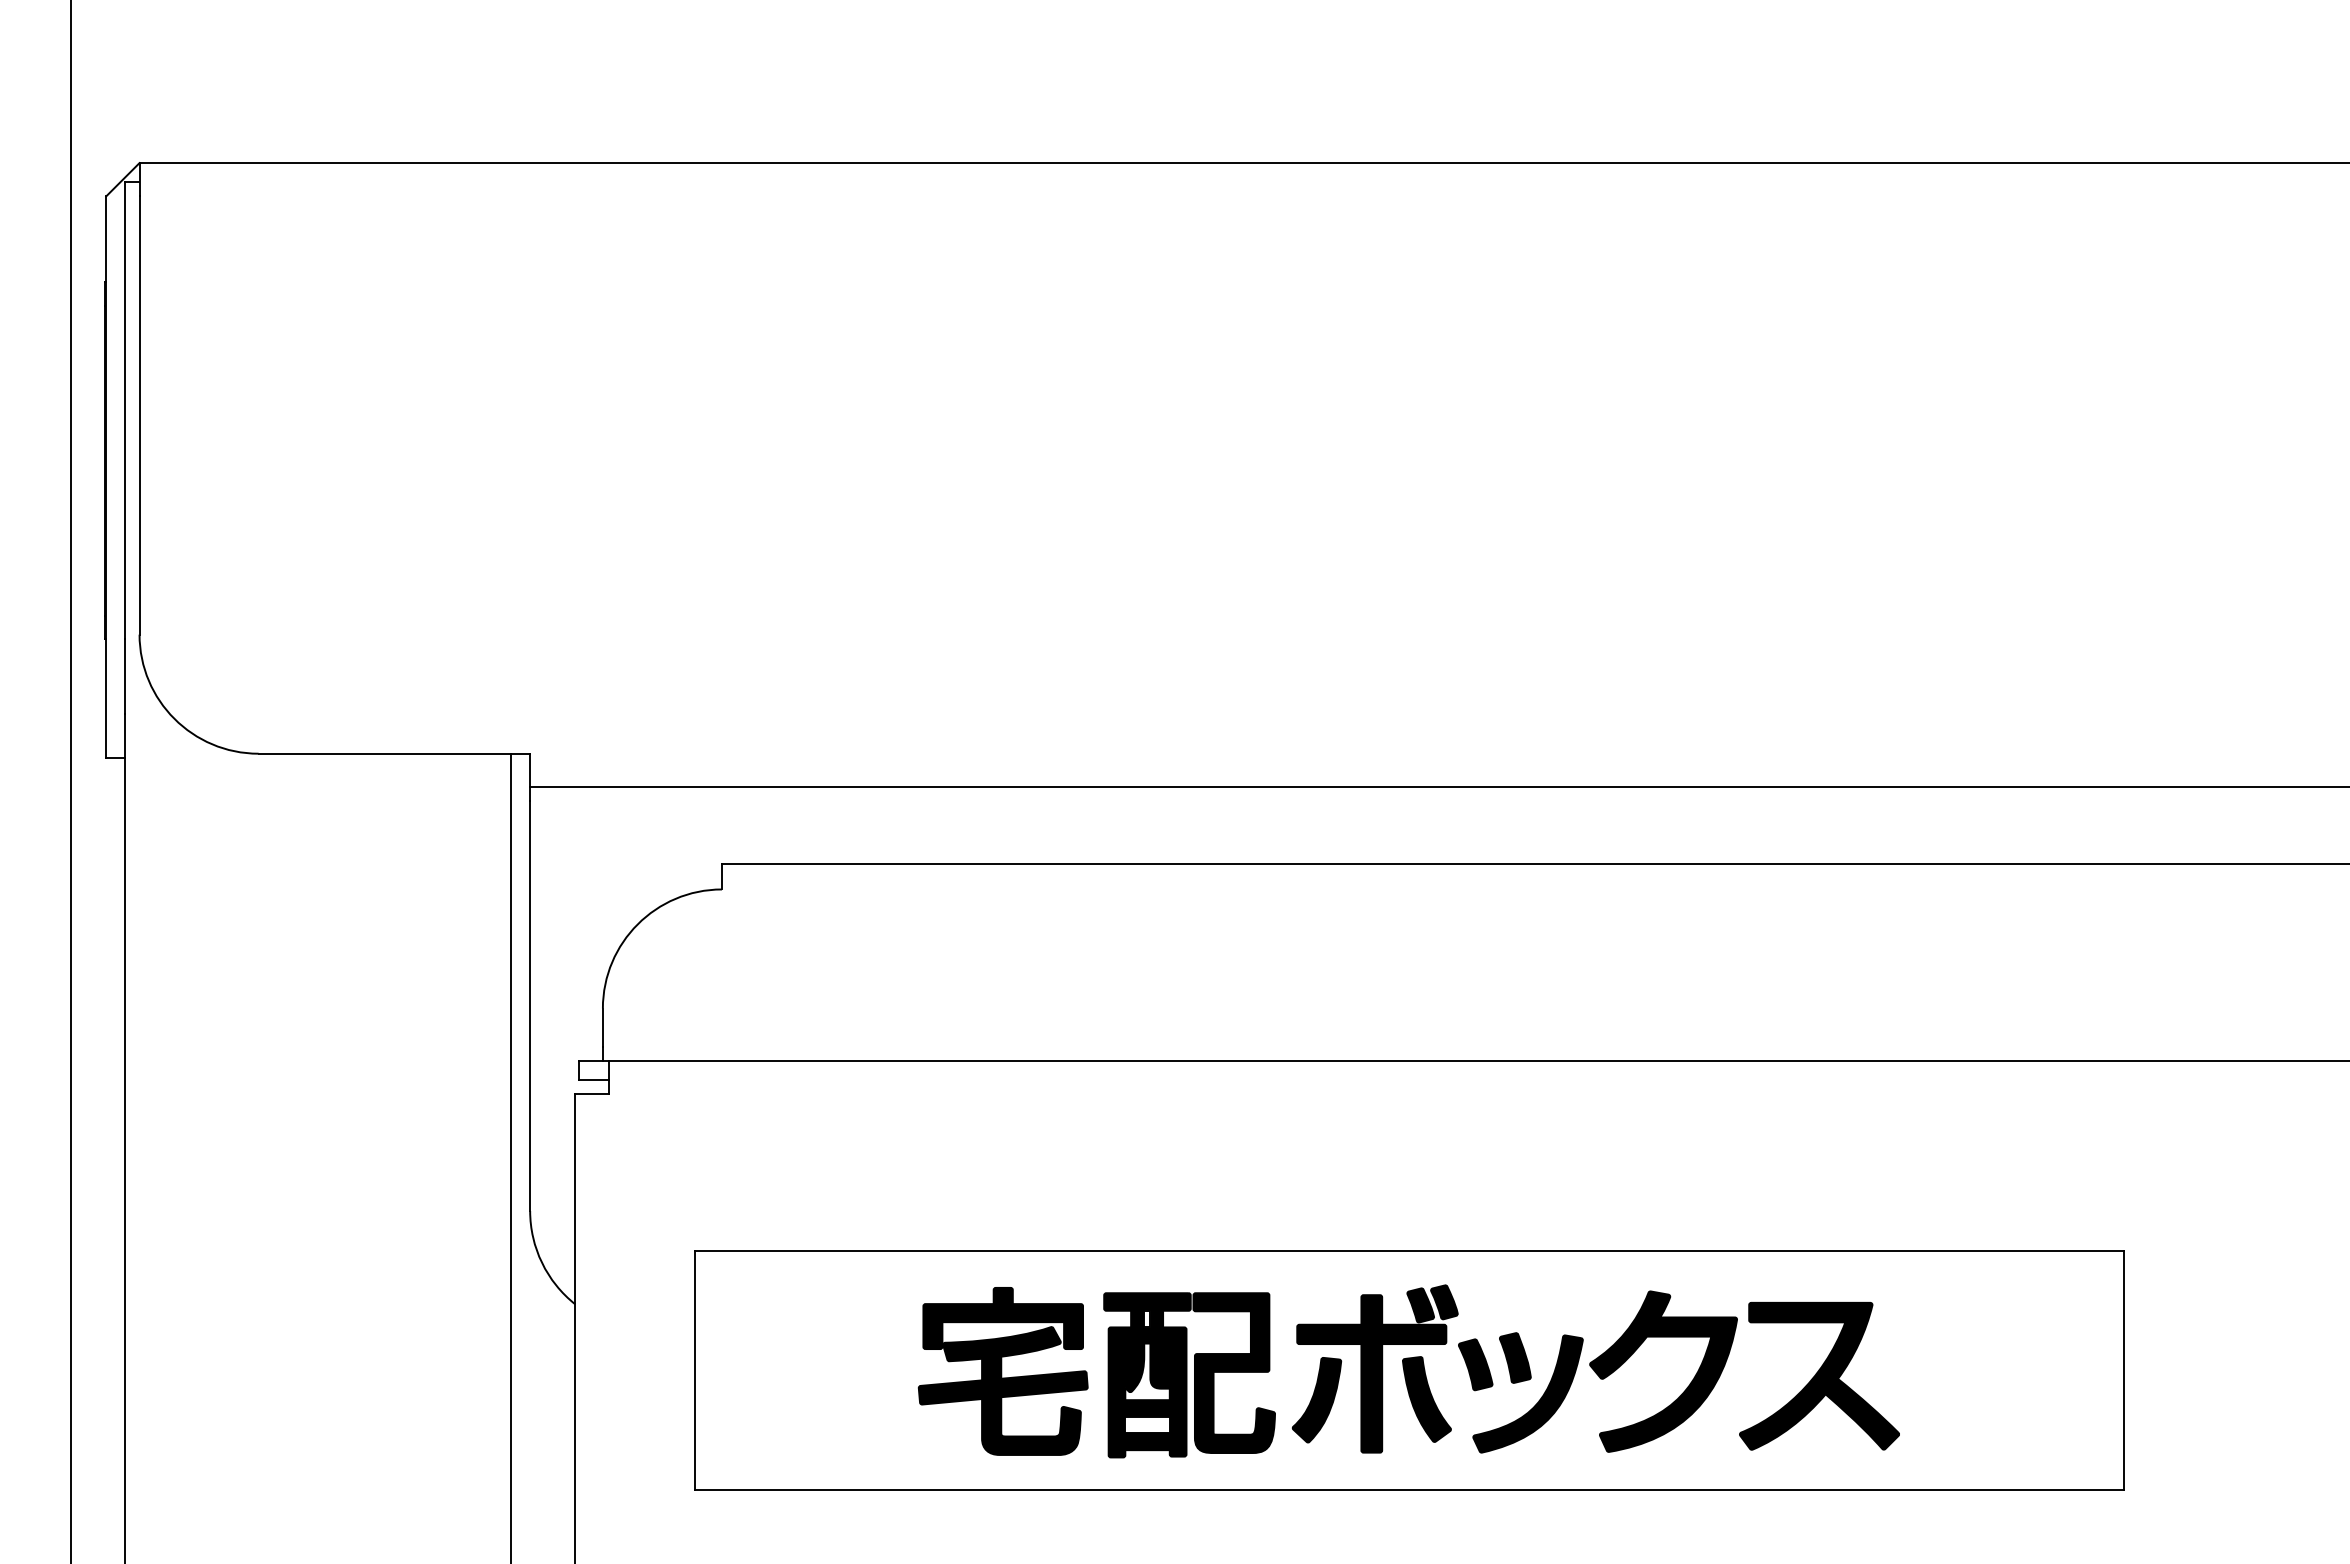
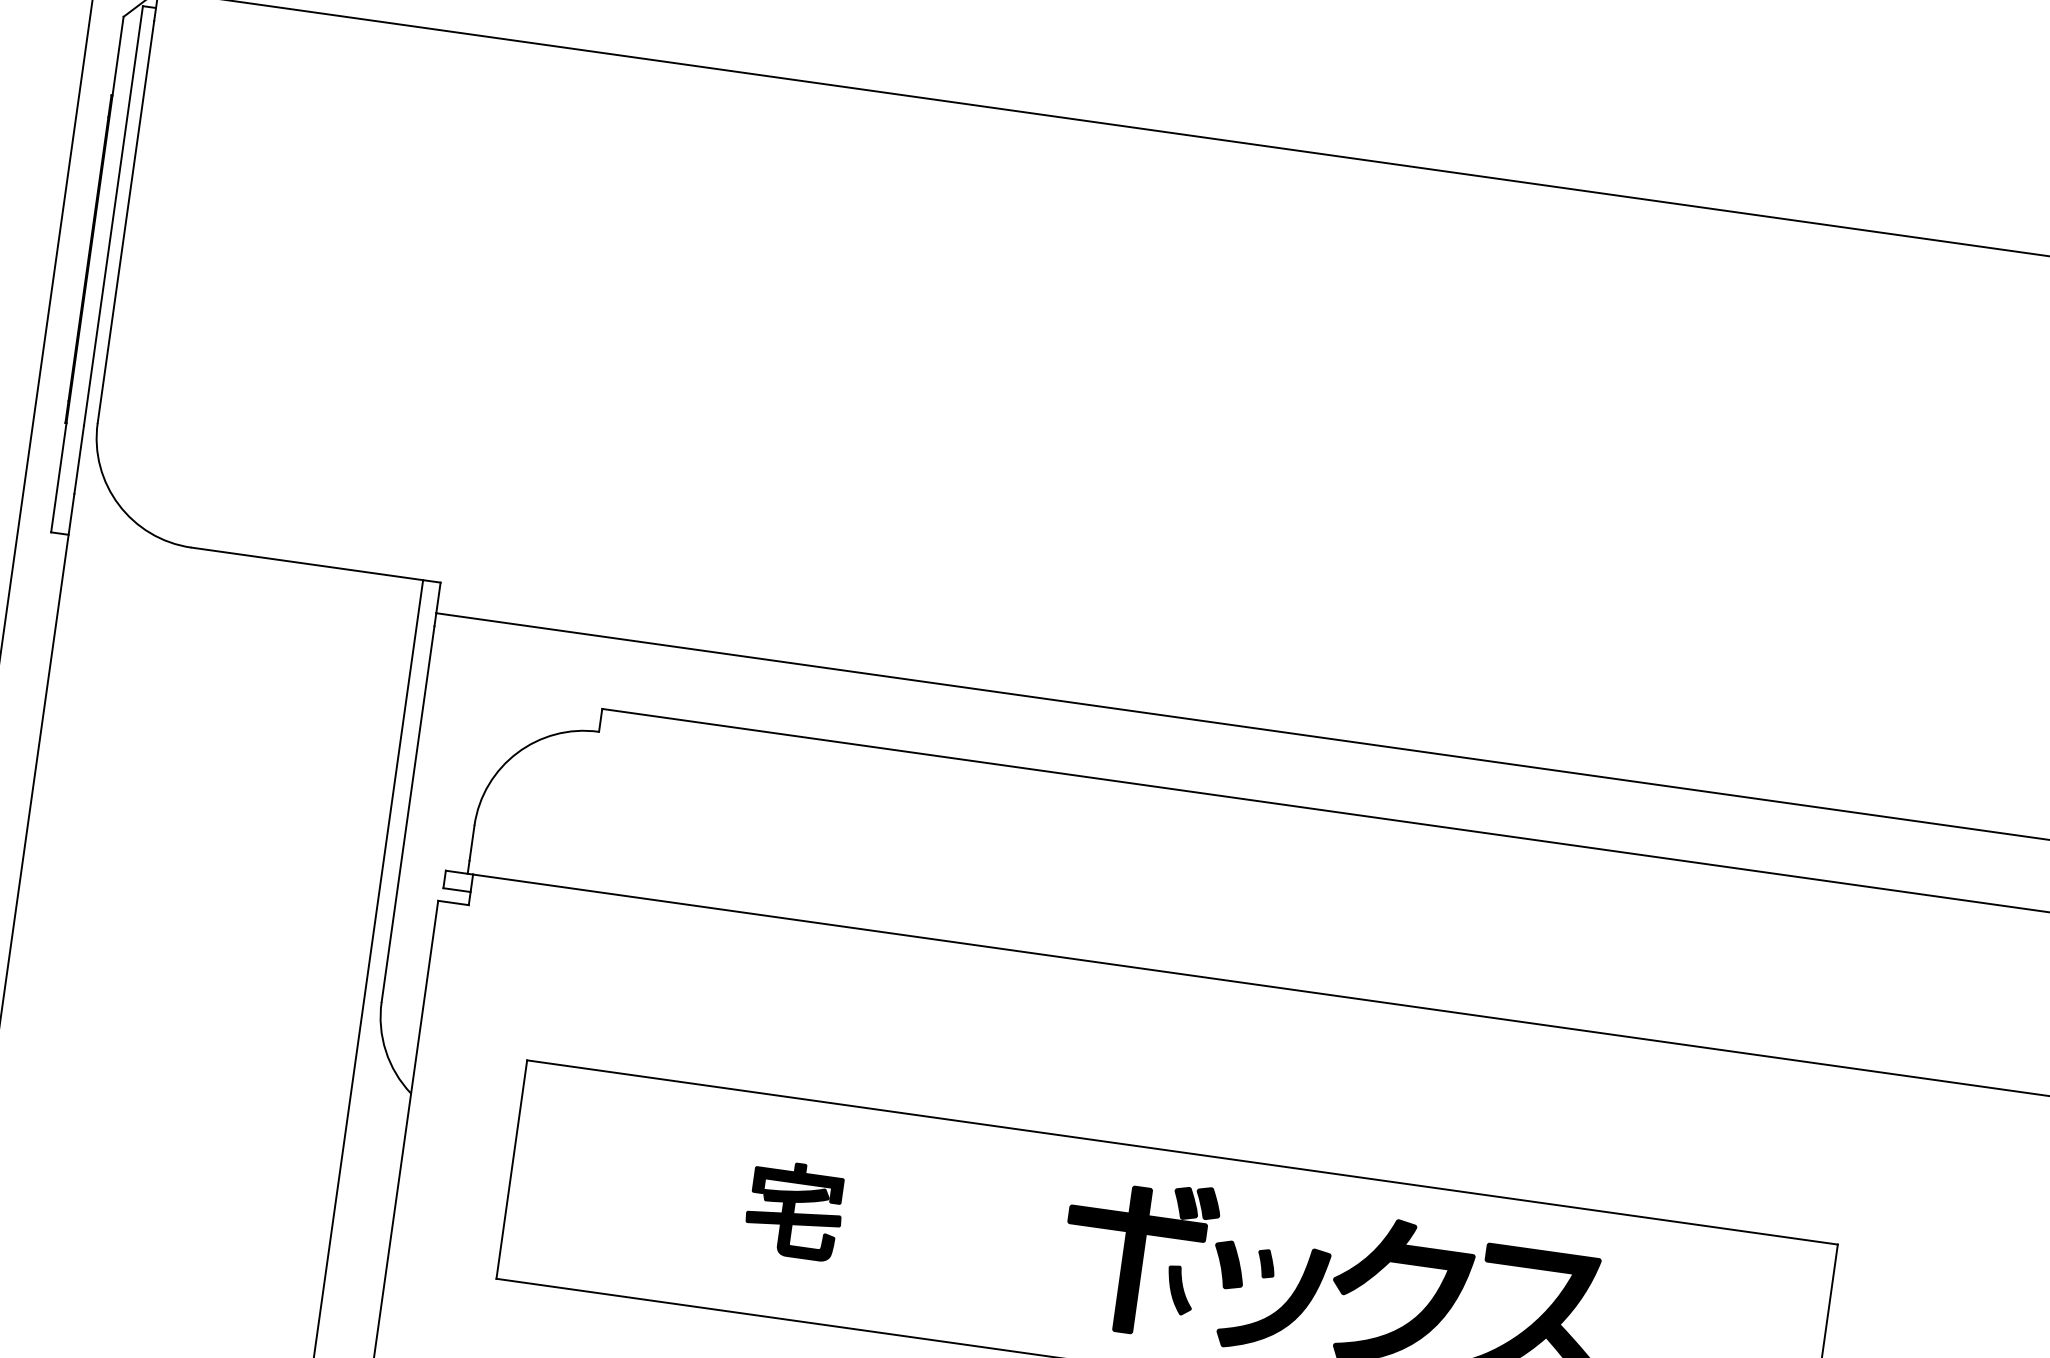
part: (1515, 1357) -> (1266, 1263), size x0.6
part: (1002, 1371) -> (794, 1210), size x0.6
part: (1189, 1375) -> (965, 1237), removed
part: (1426, 1399) -> (1179, 1290), size x0.6
part: (1316, 1400) -> (1078, 1277), removed

